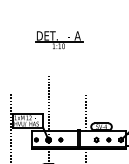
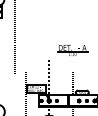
part: (58, 40) -> (72, 50), moved

